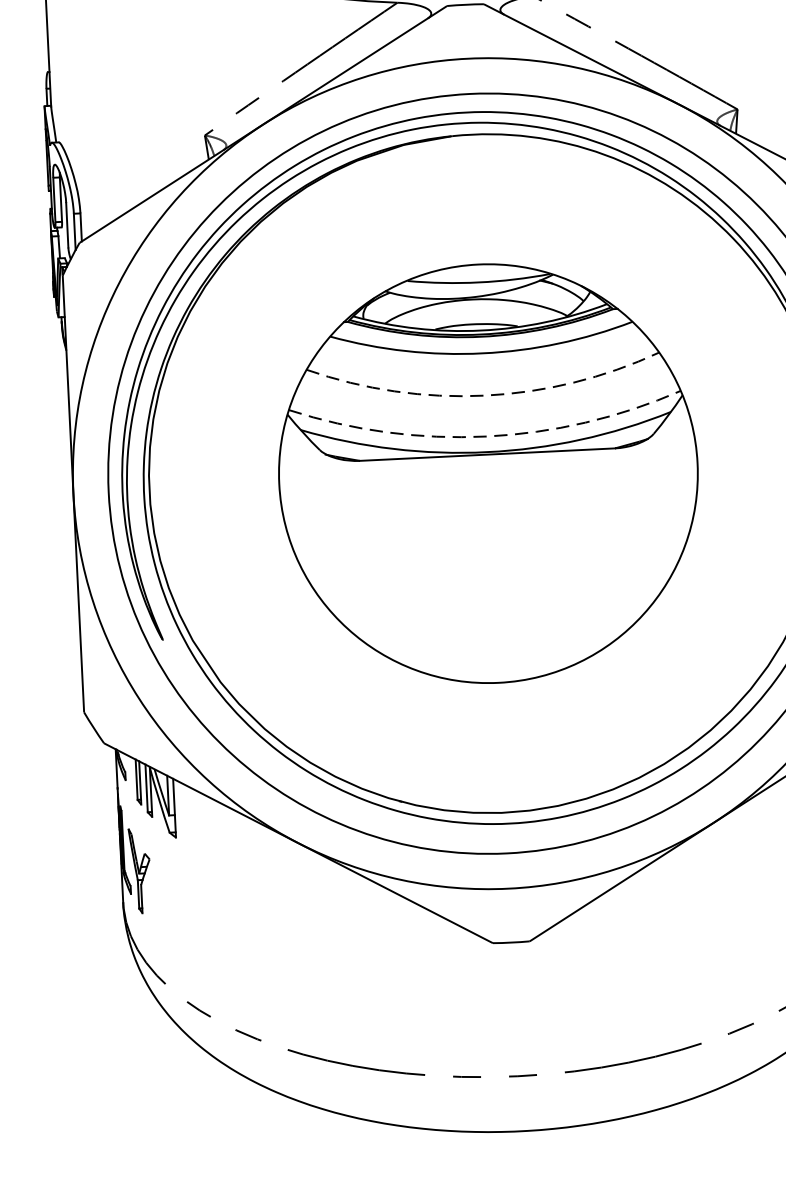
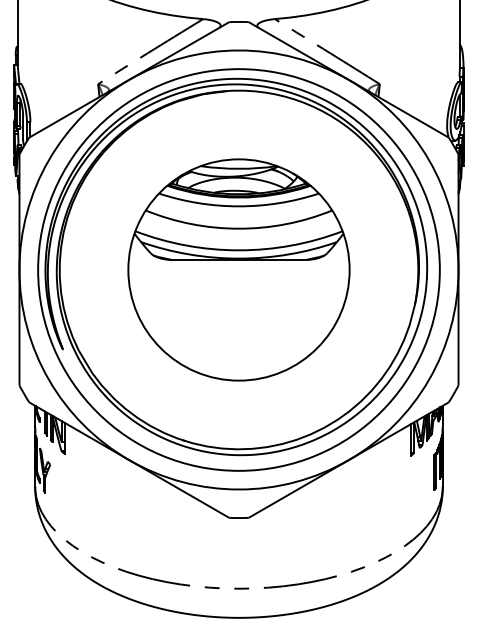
arc: (485, 395) -> (239, 228), dashed -> solid
arc: (487, 436) -> (239, 250), dashed -> solid

